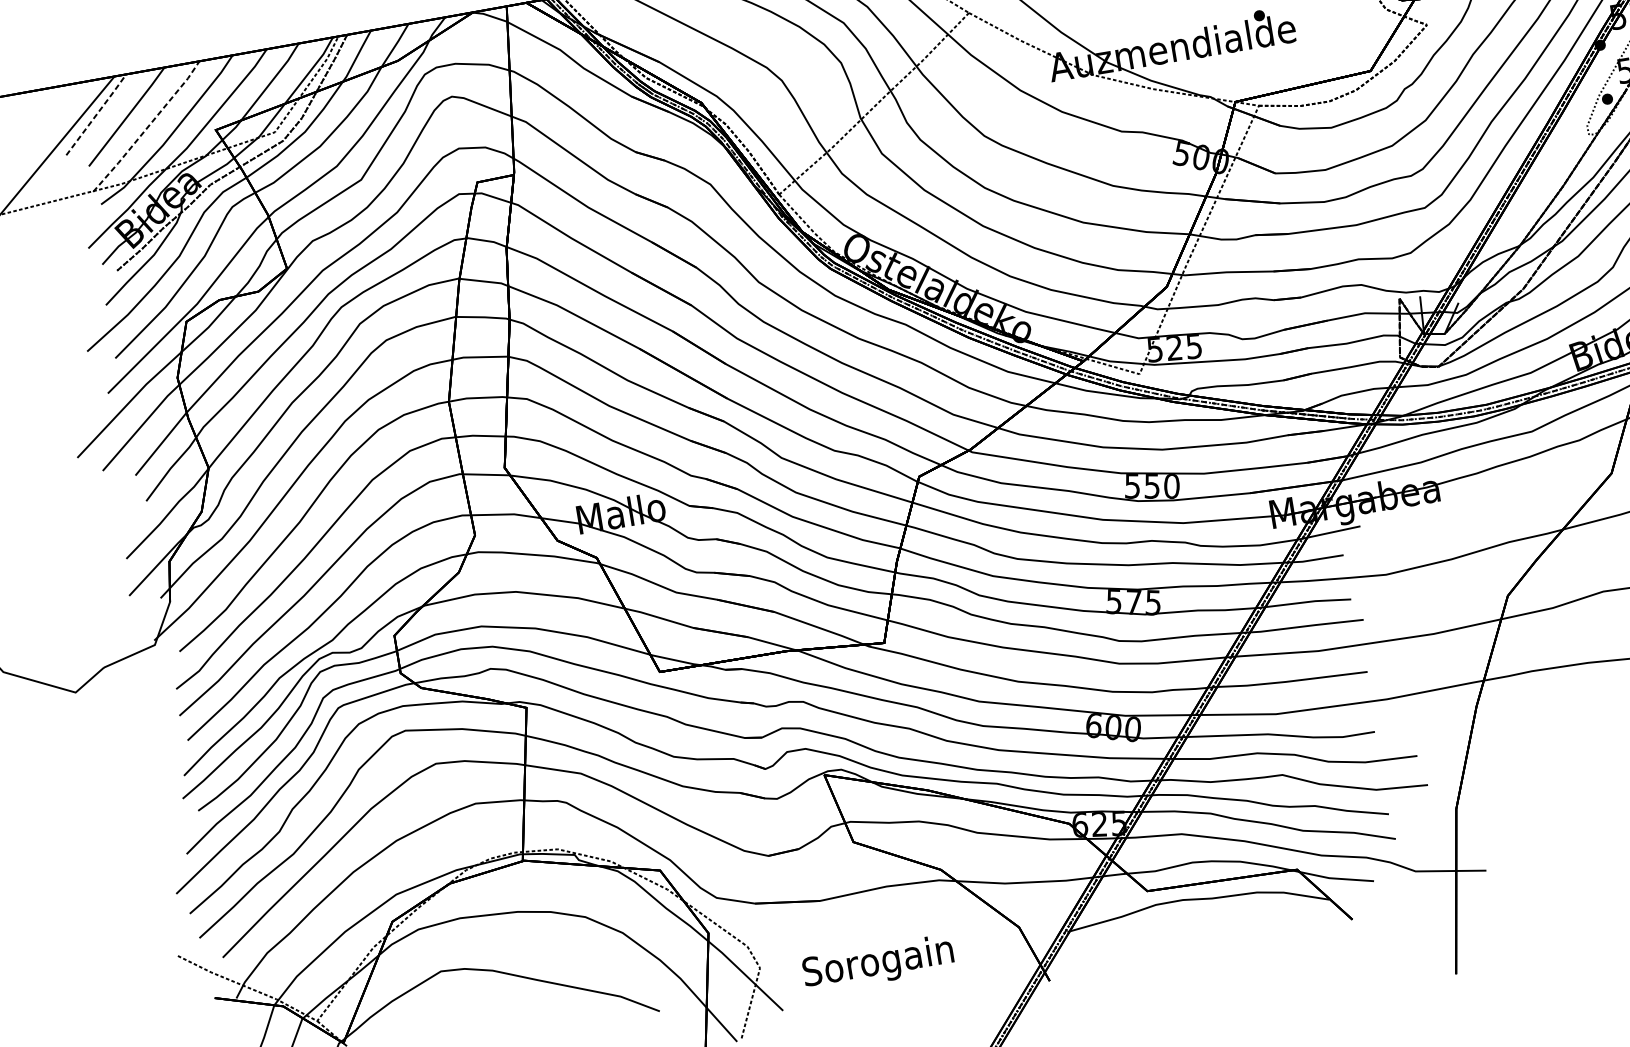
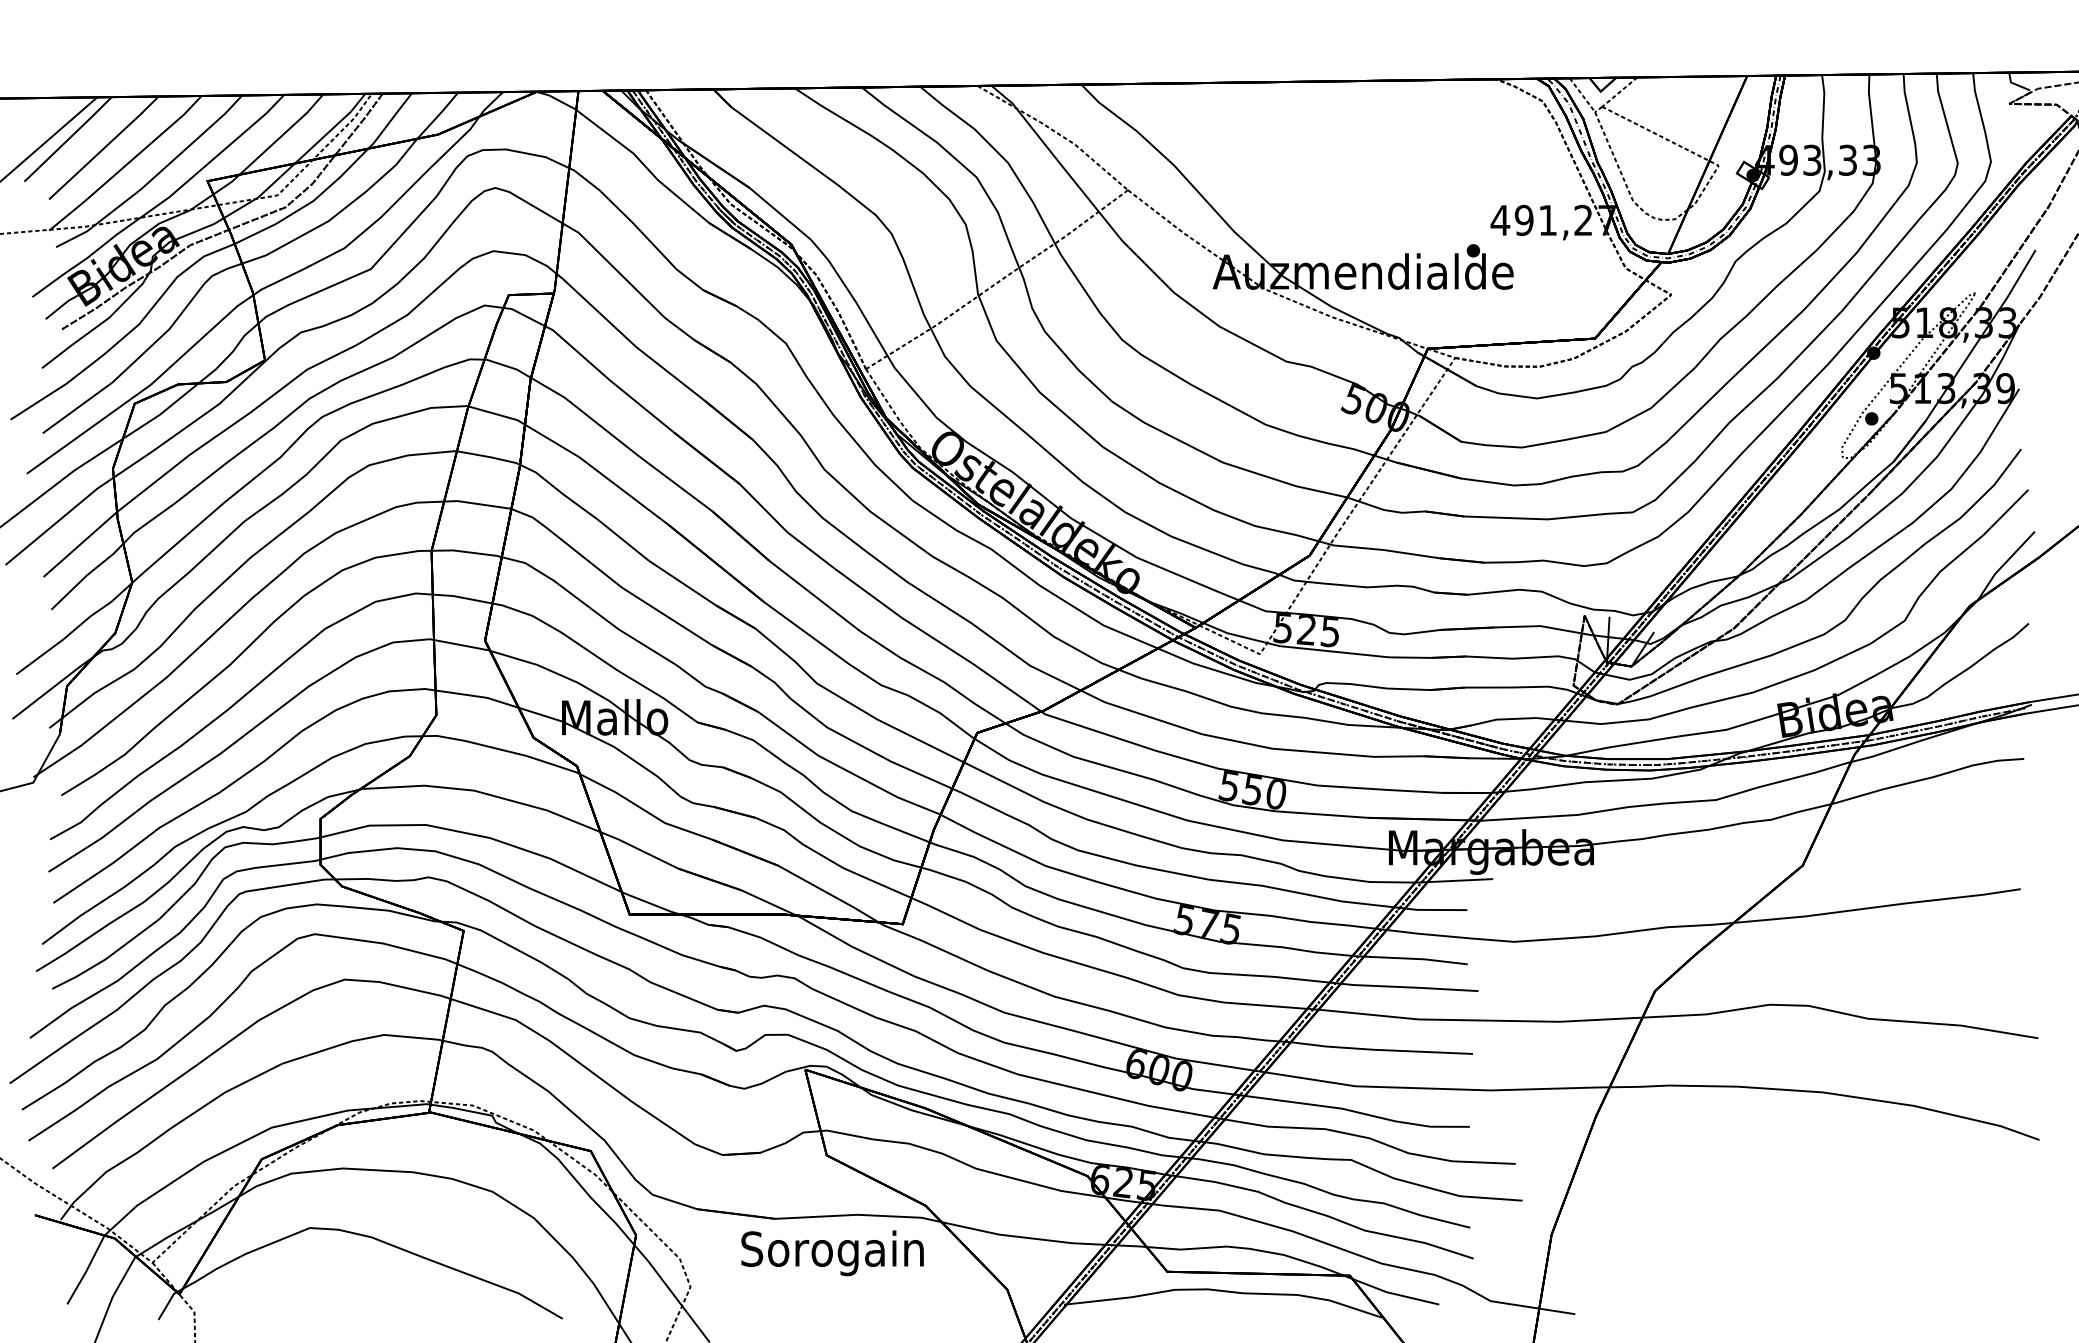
line: (97, 113) -> (69, 138), dashed -> solid
line: (148, 127) -> (127, 164), dashed -> solid
text: (878, 964) -> (832, 1253), moved

